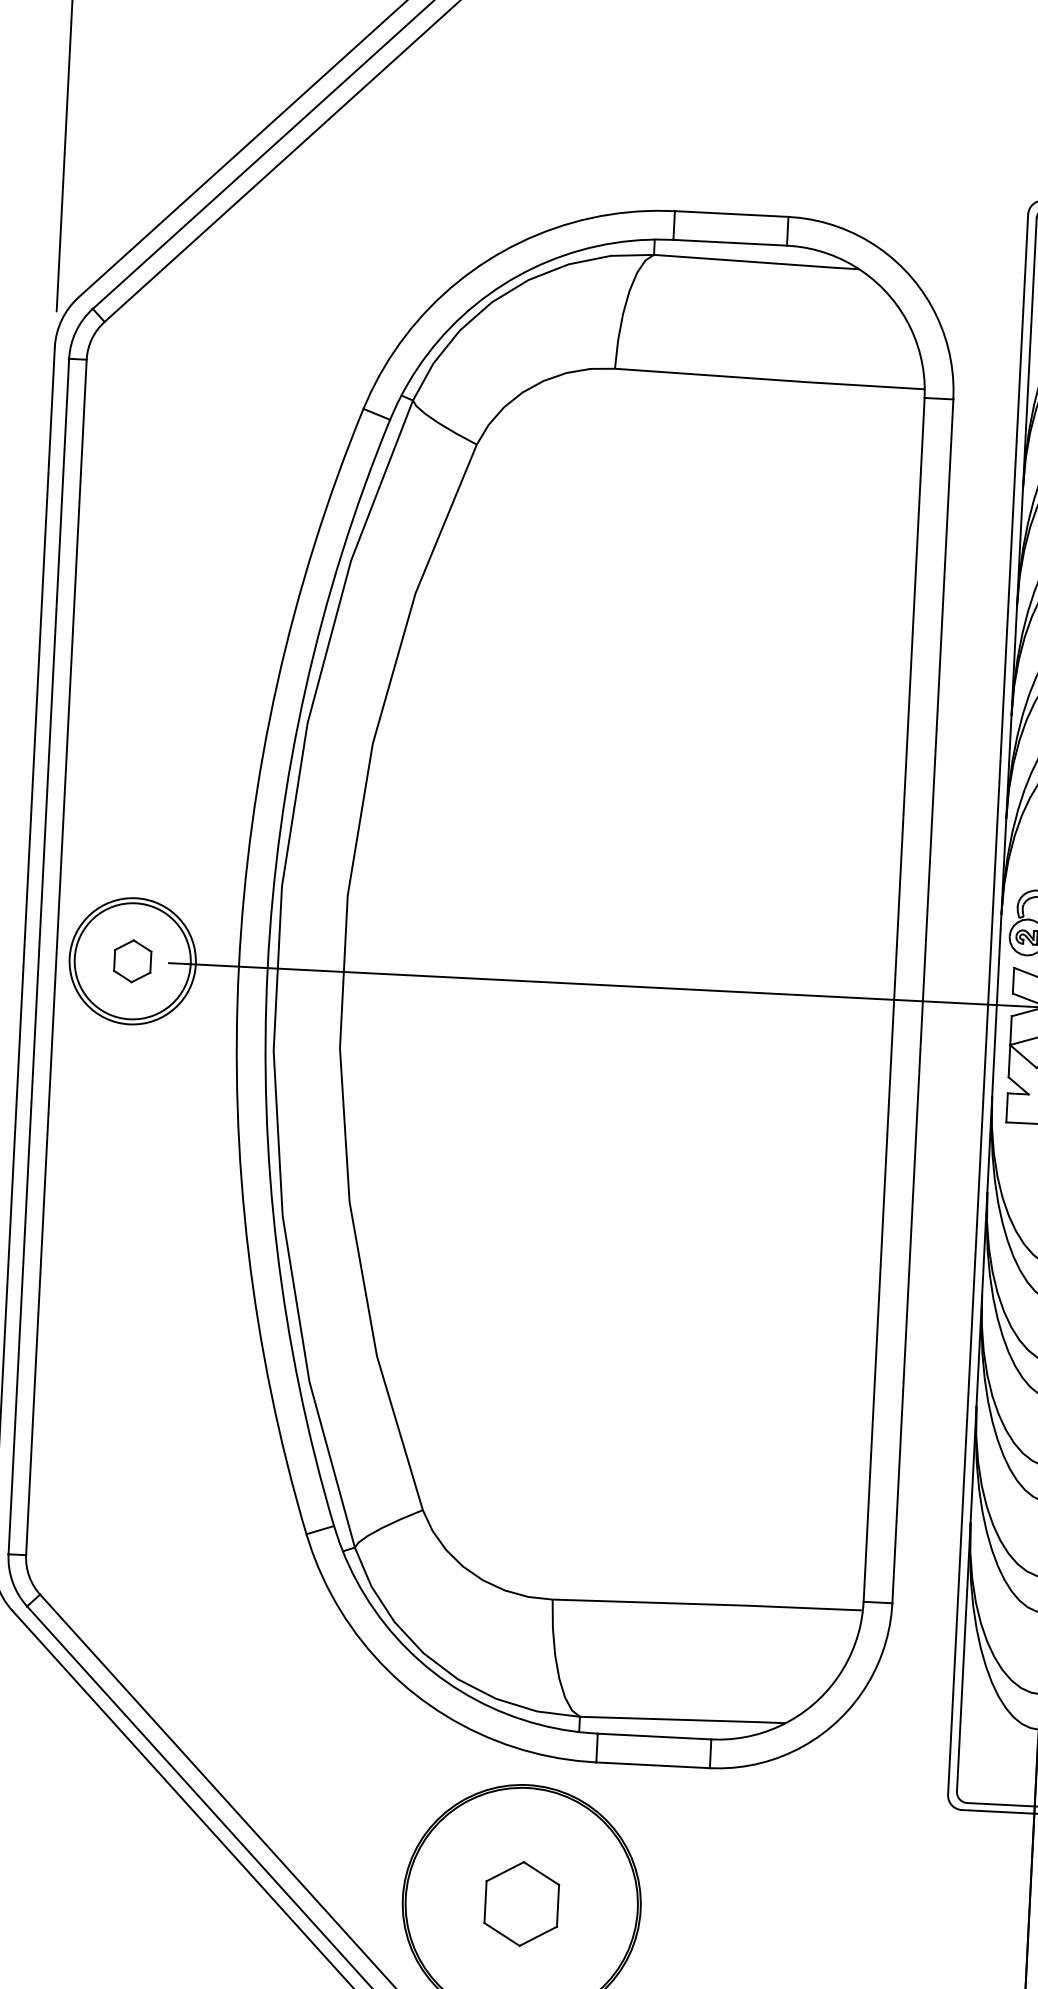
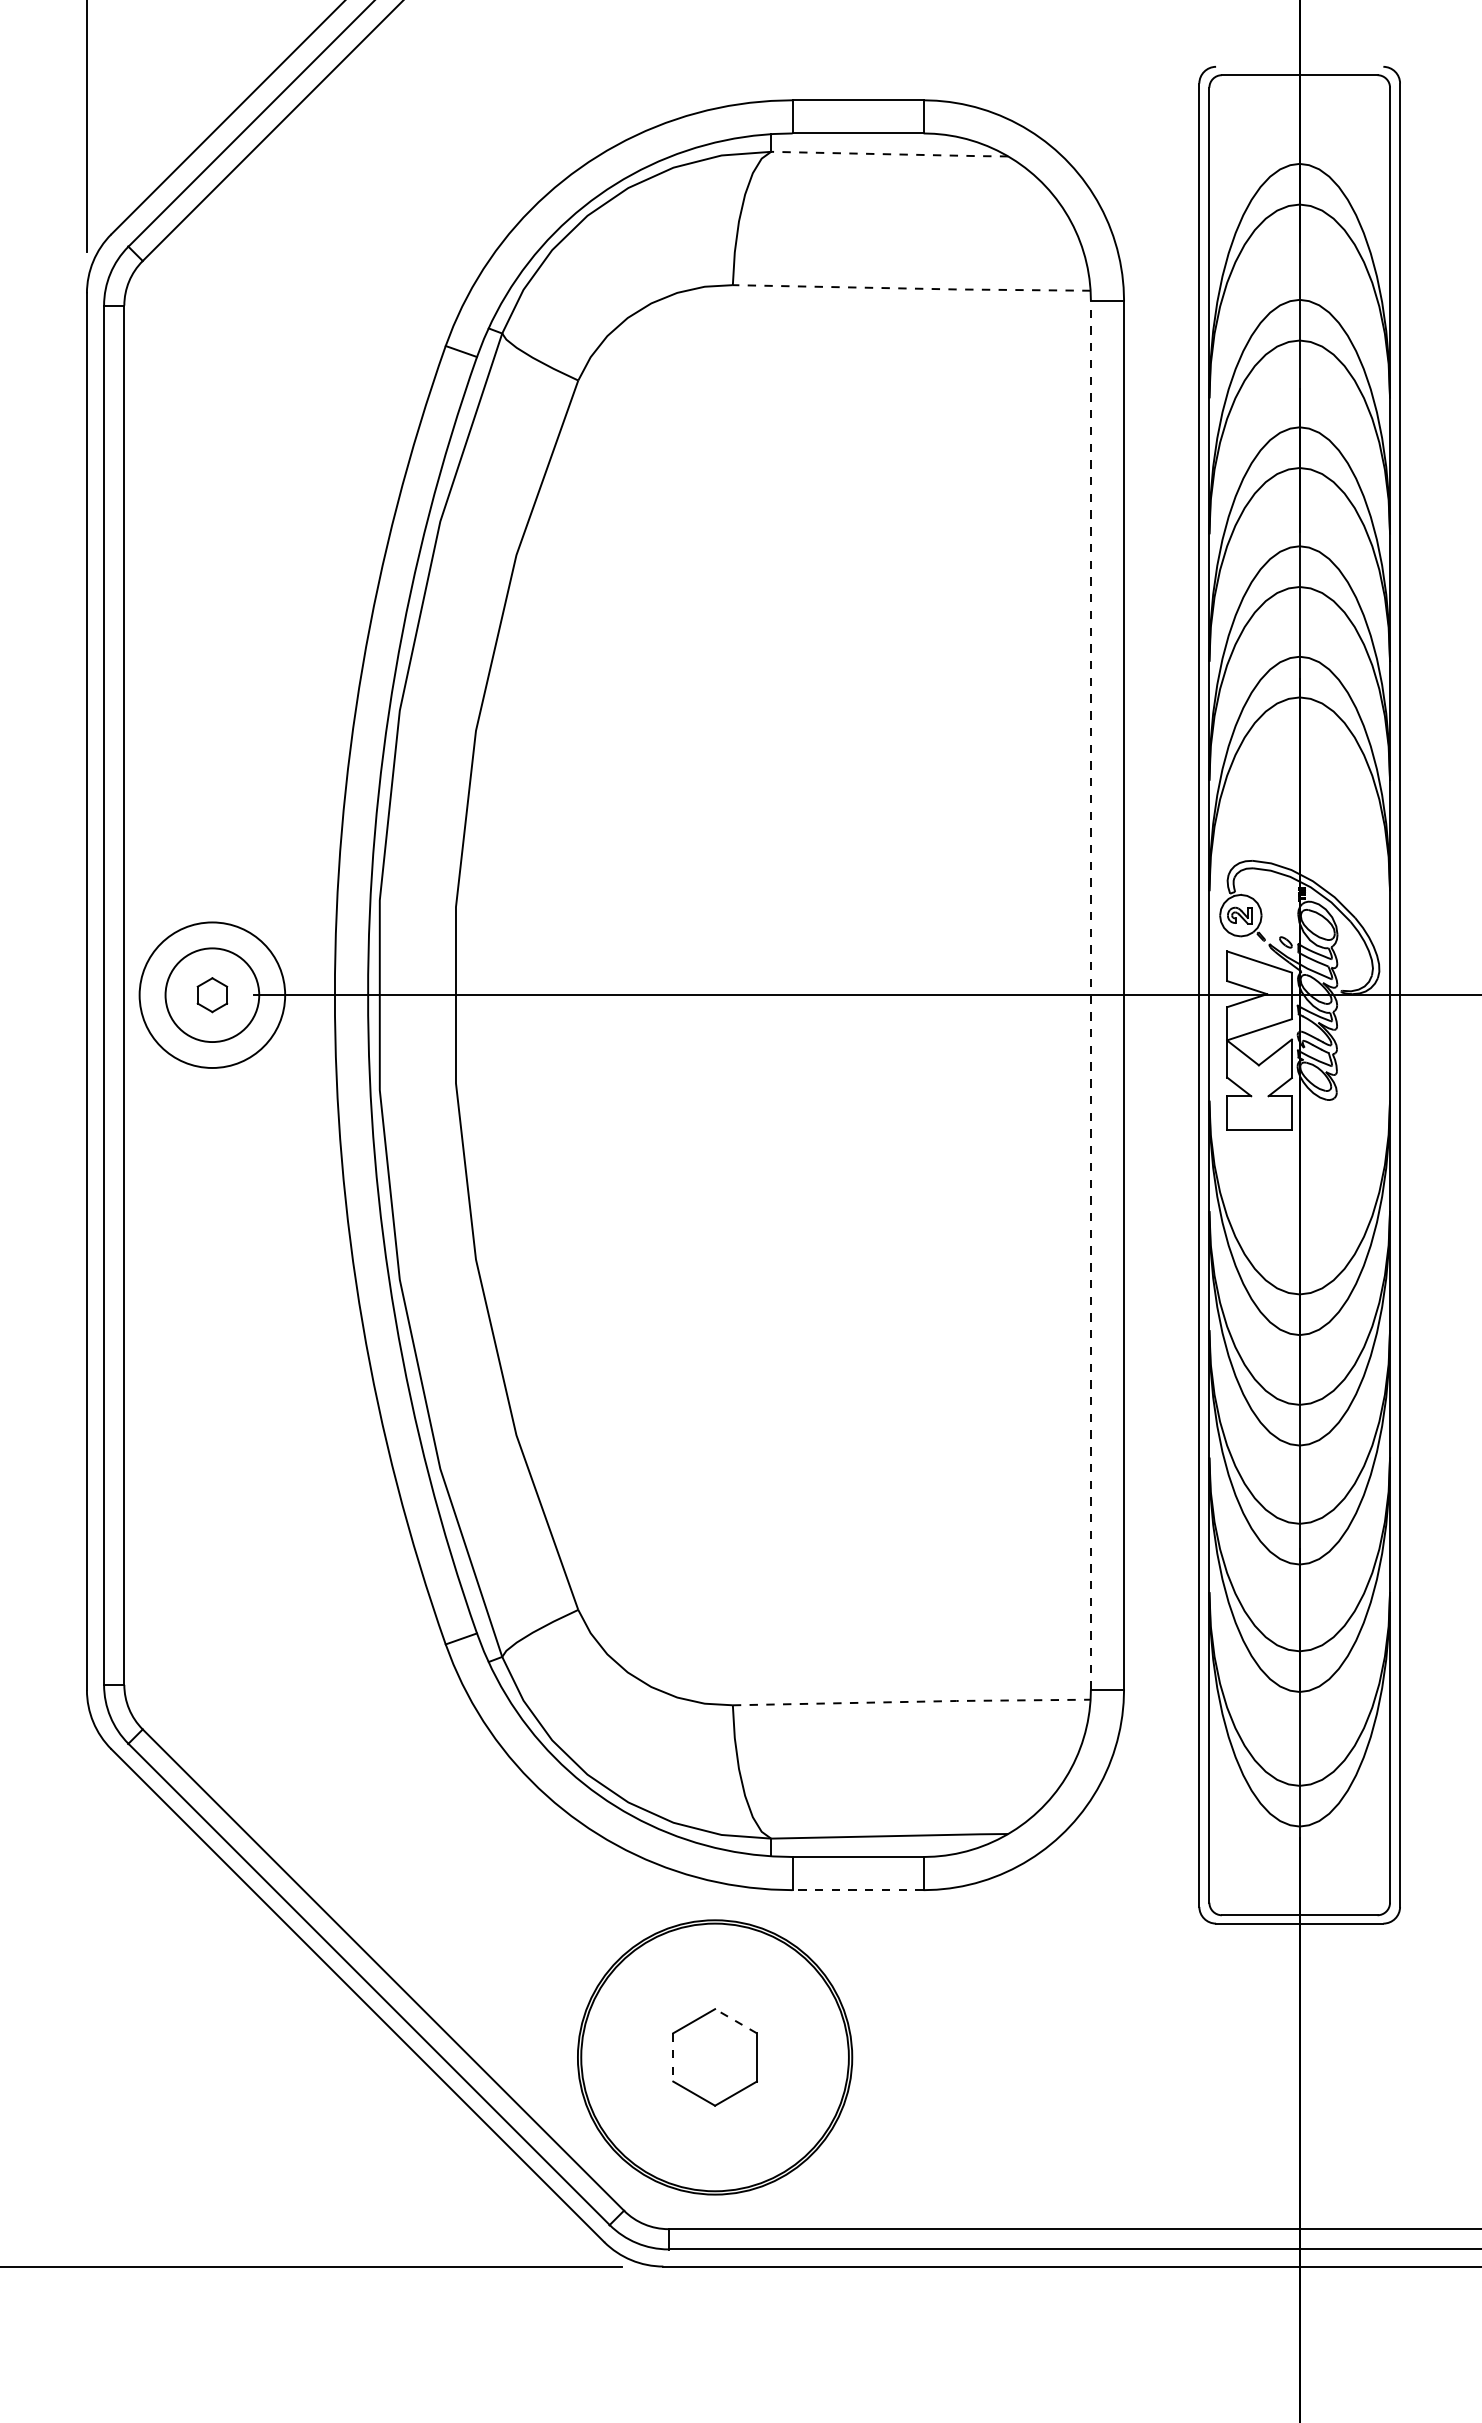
line: (756, 262) -> (889, 154), solid -> dashed
line: (769, 379) -> (911, 288), solid -> dashed
part: (132, 960) -> (212, 994), size x0.7
circle: (132, 961) -> (212, 995), size x0.7
line: (893, 1000) -> (1090, 995), solid -> dashed
line: (708, 1604) -> (912, 1701), solid -> dashed
line: (653, 1765) -> (858, 1890), solid -> dashed
line: (541, 1872) -> (735, 2020), solid -> dashed
line: (485, 1902) -> (673, 2057), solid -> dashed

